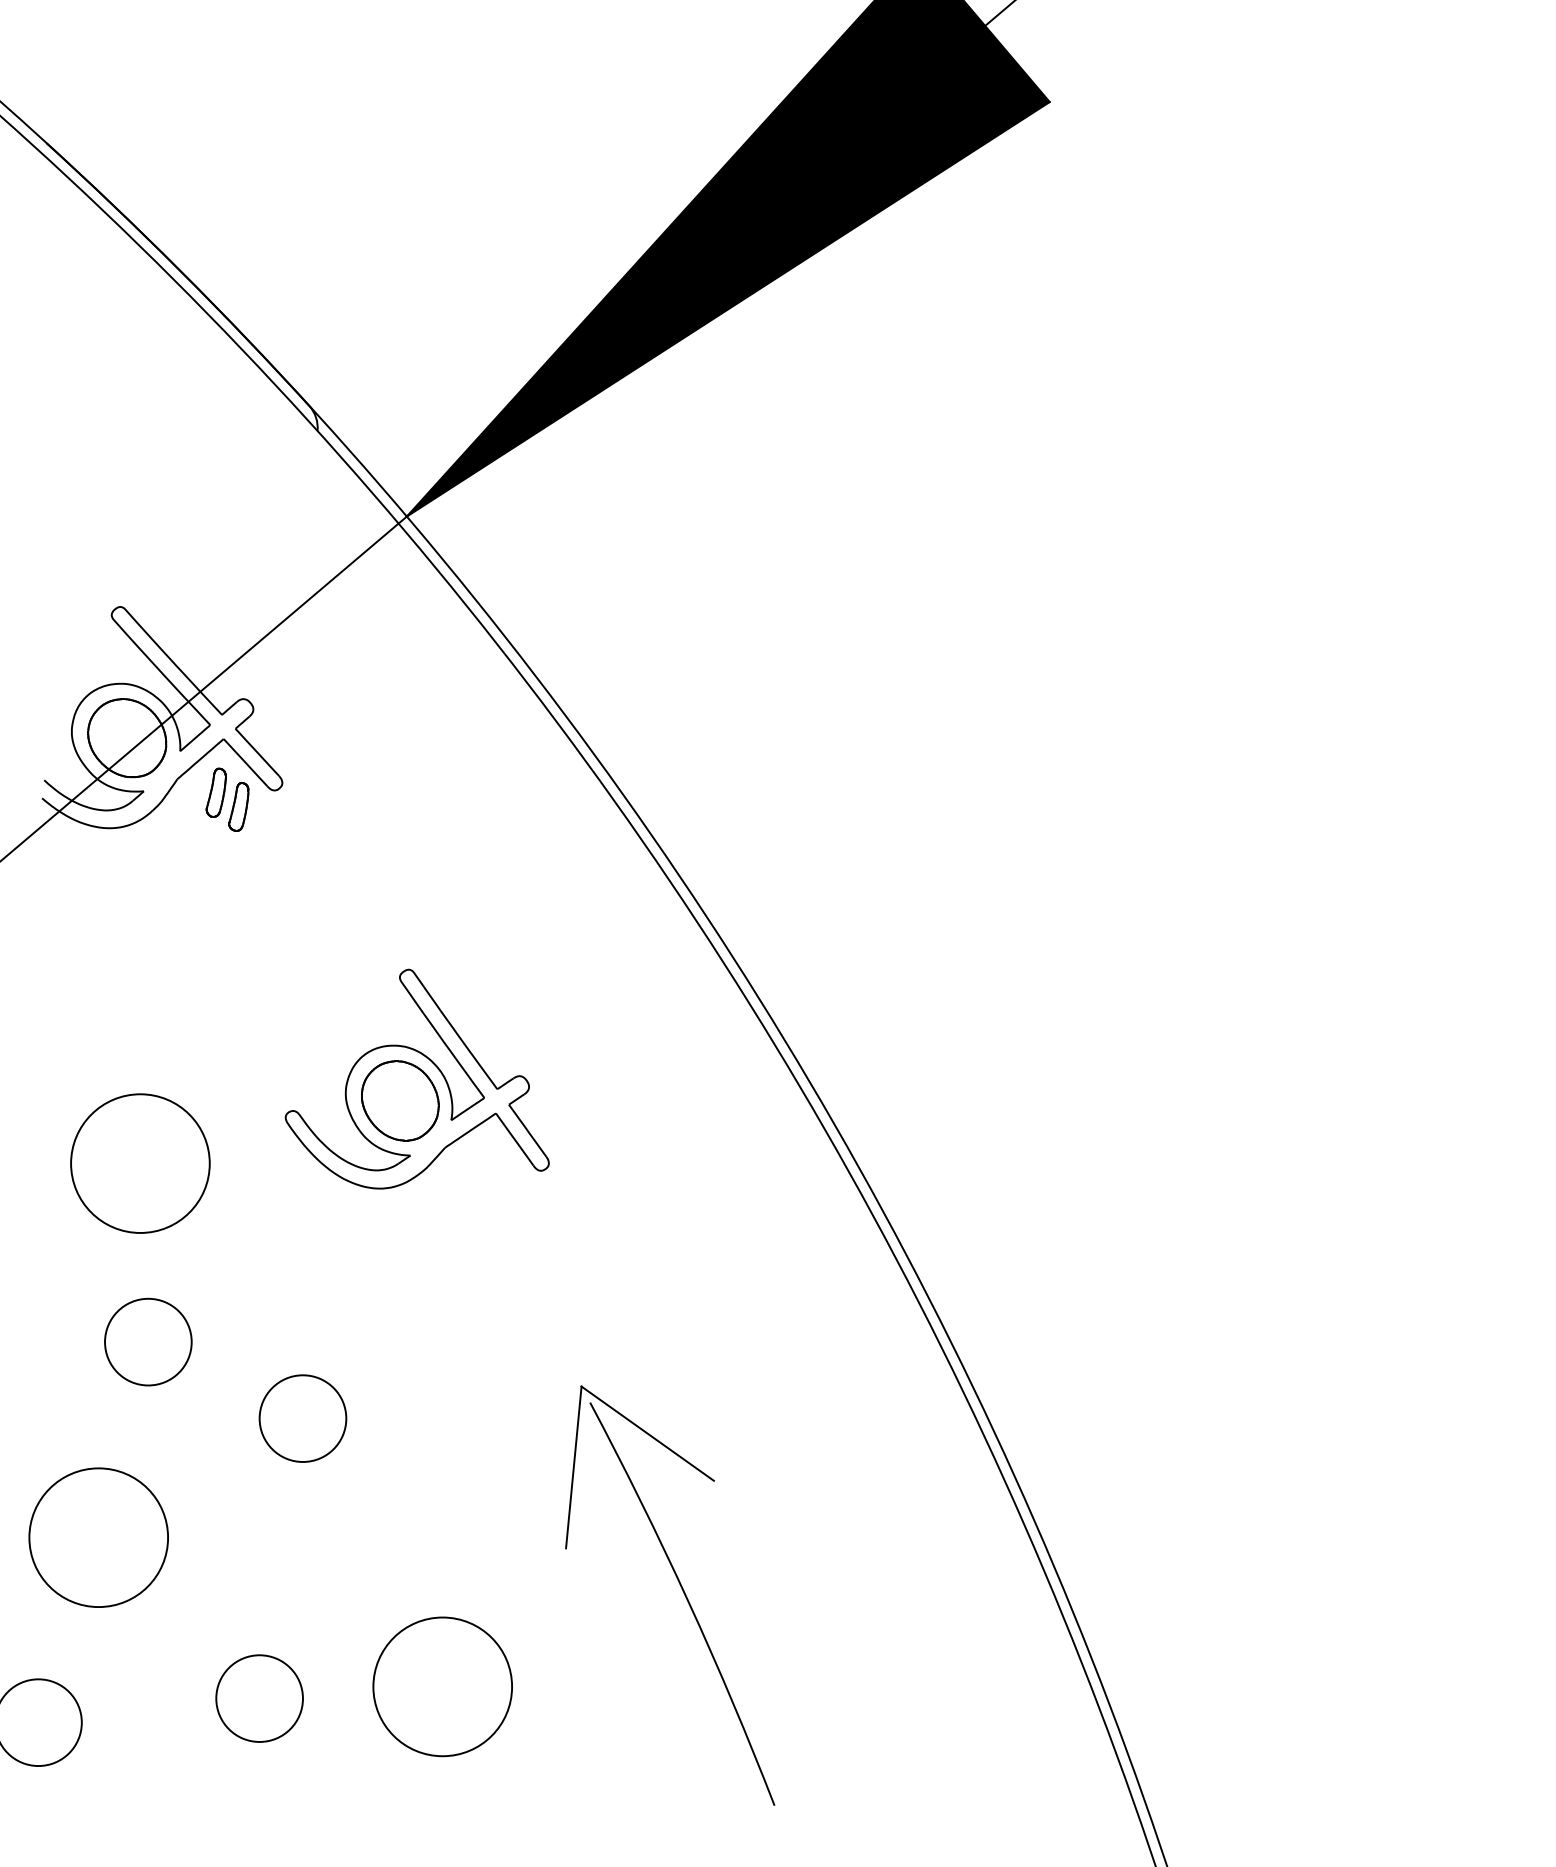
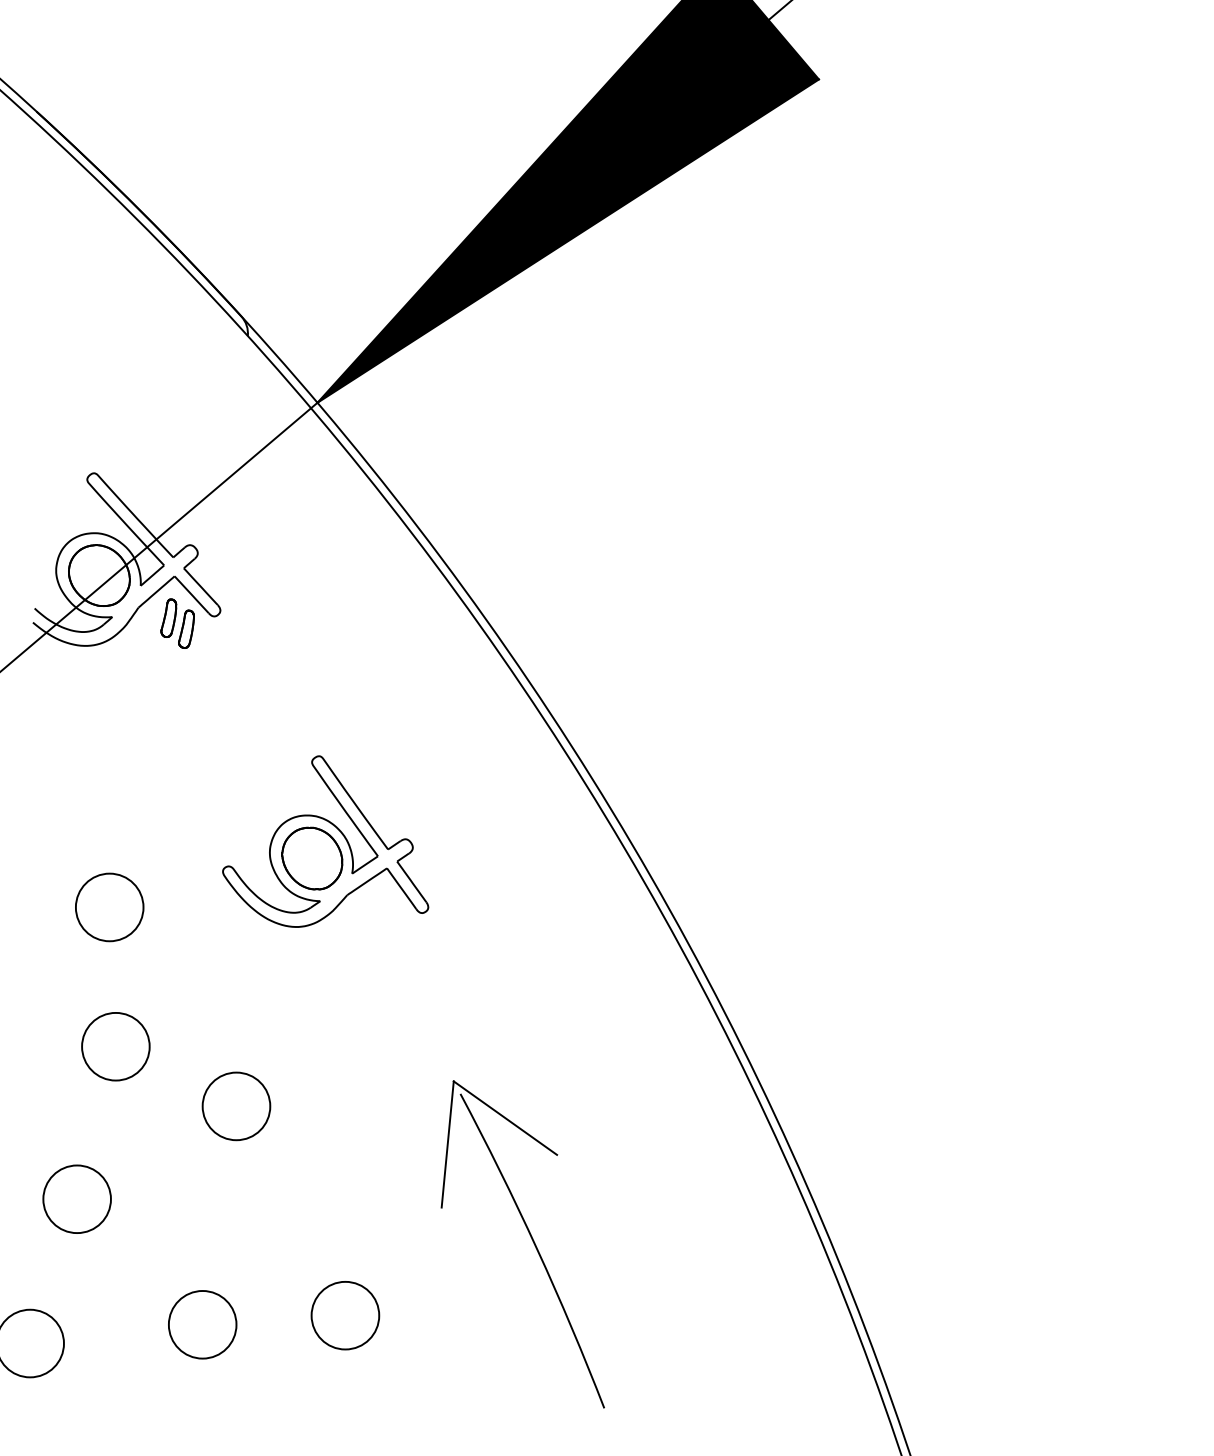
circle: (140, 1163) -> (109, 907), size x0.62
circle: (98, 1537) -> (76, 1199), size x0.62
circle: (442, 1686) -> (345, 1315), size x0.62

